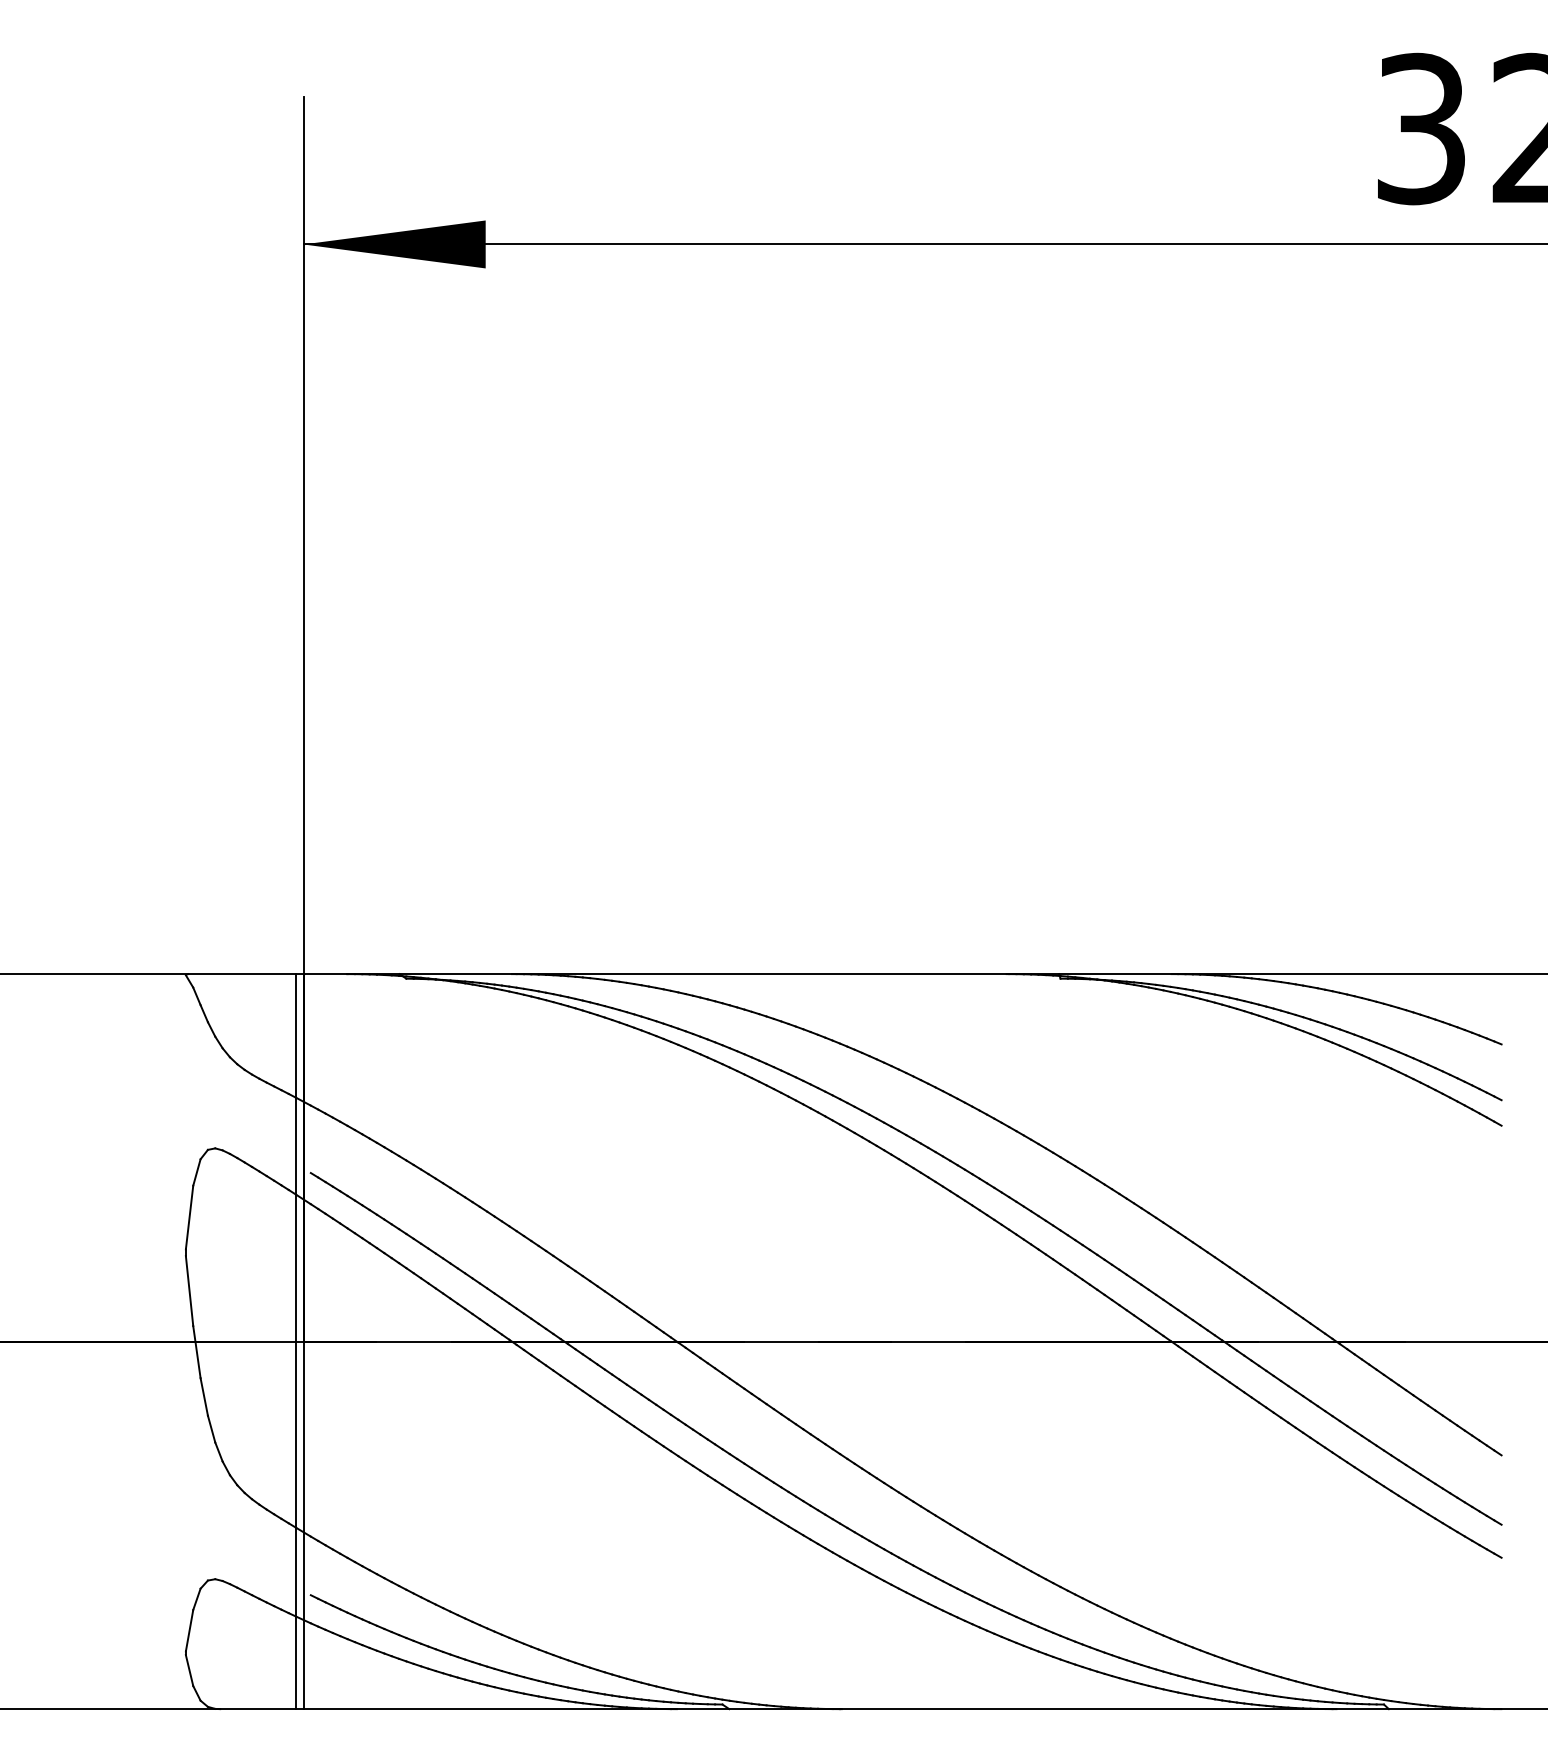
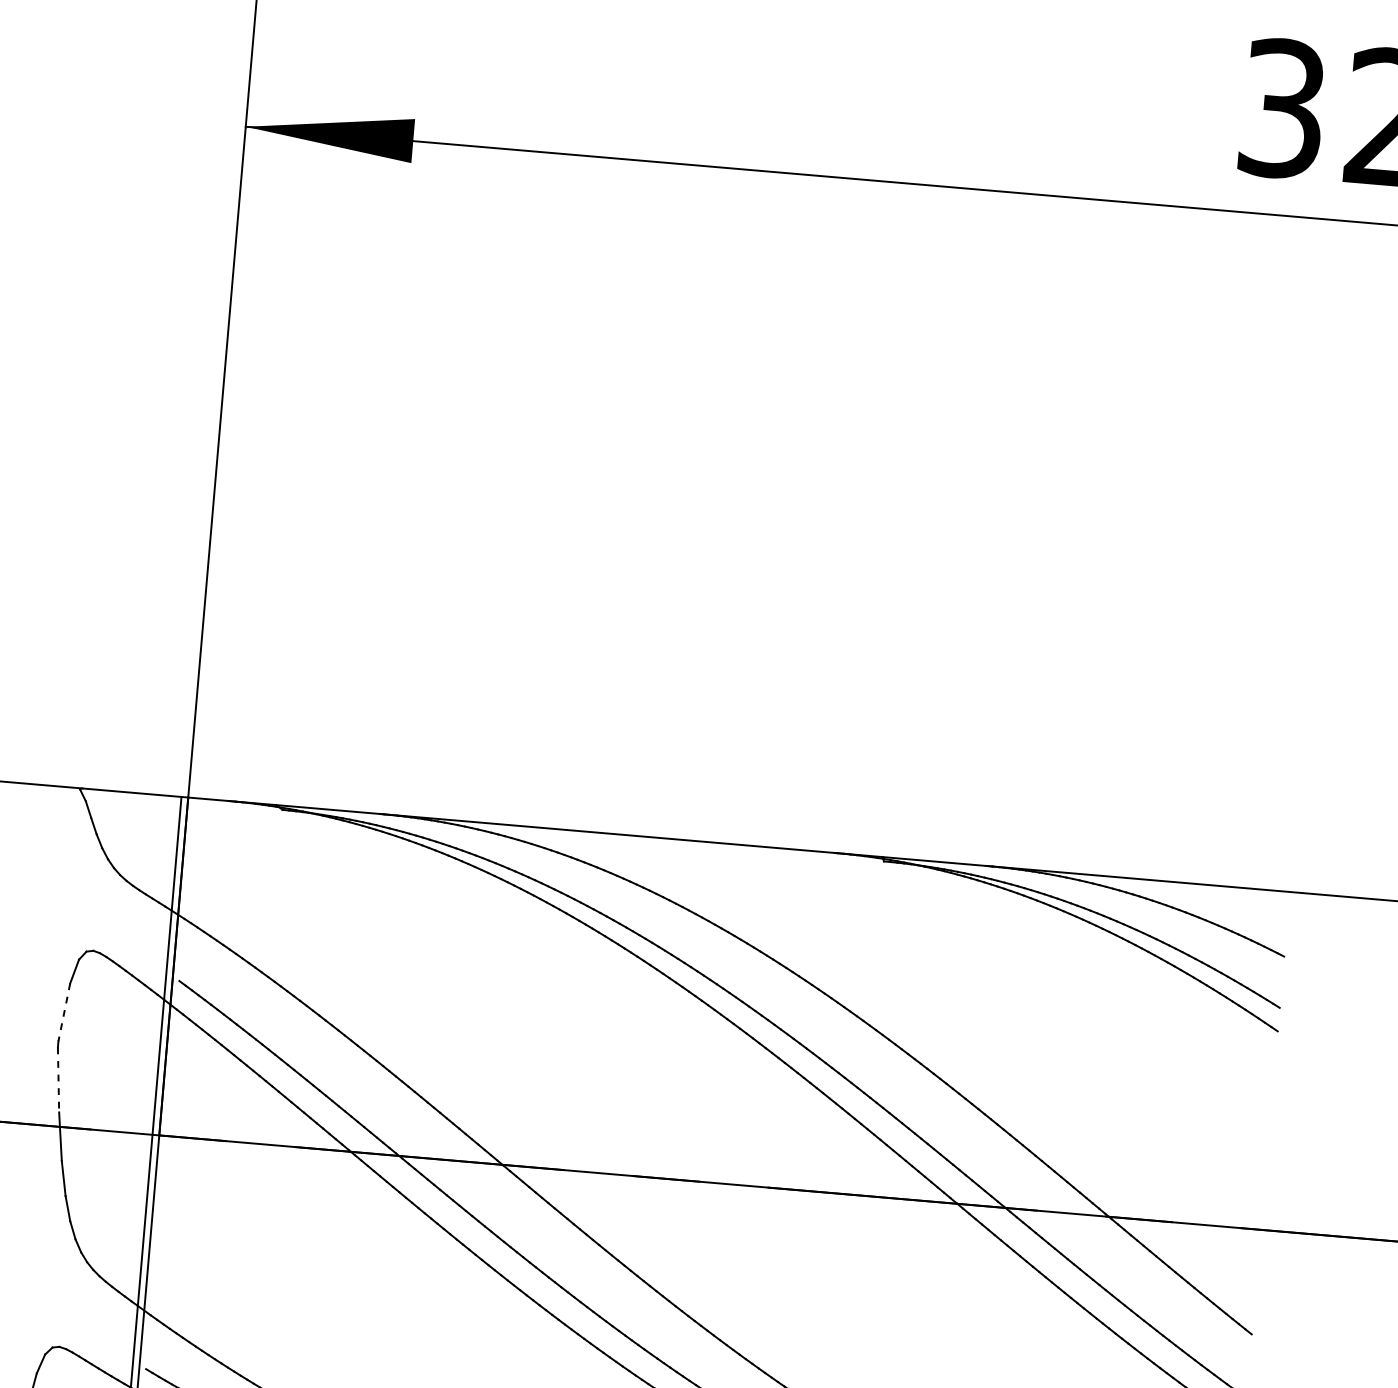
line: (189, 1217) -> (64, 1012), solid -> dashed
line: (189, 1291) -> (58, 1080), solid -> dashed

